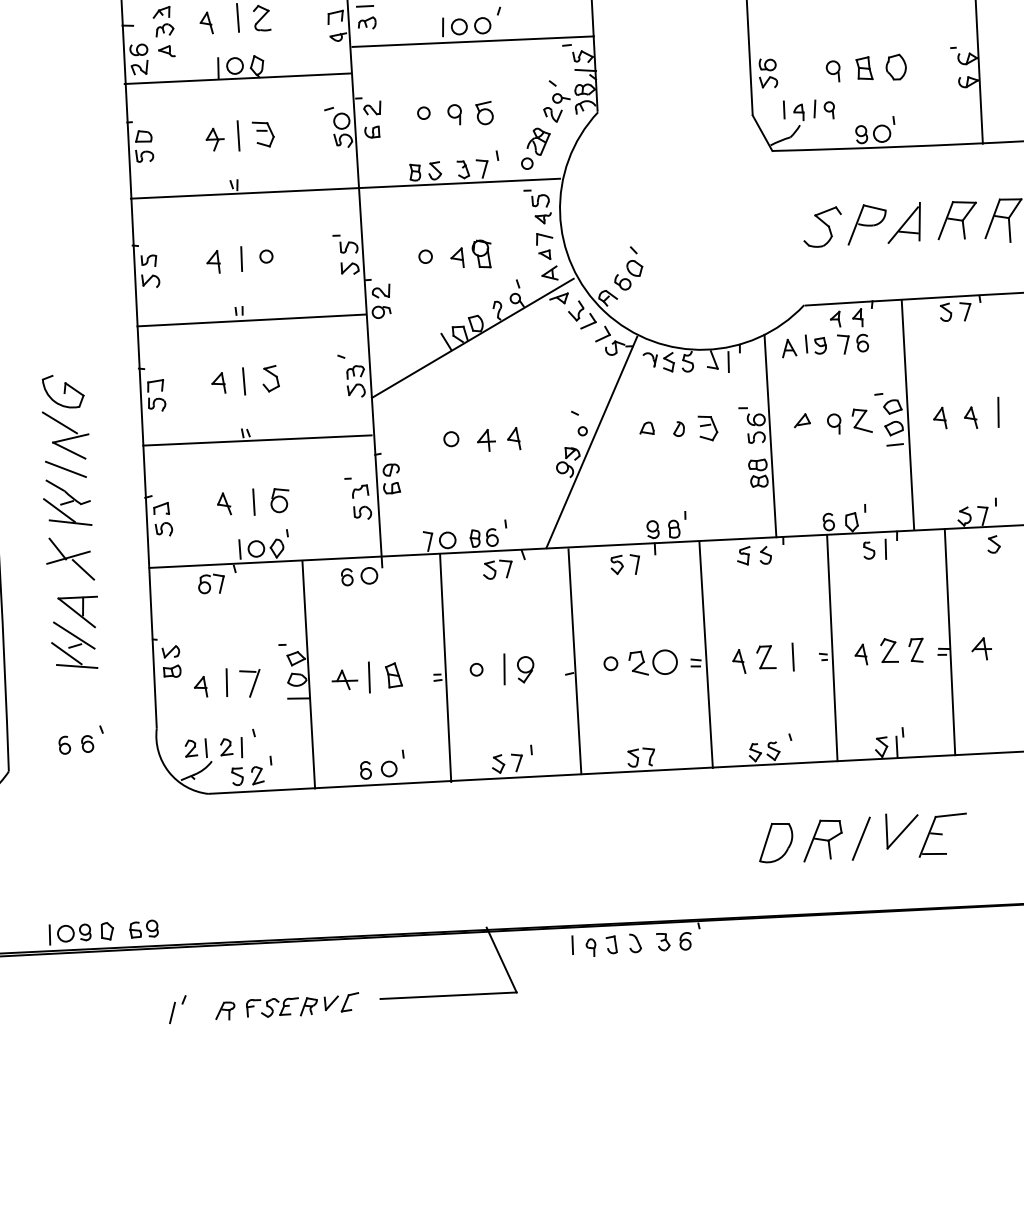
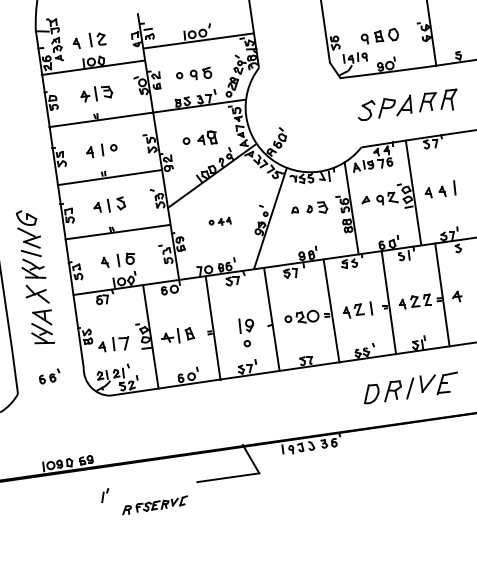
part: (480, 437) -> (219, 221), size x0.6
circle: (474, 669) -> (246, 343), moved
part: (285, 1006) -> (154, 505), moved

